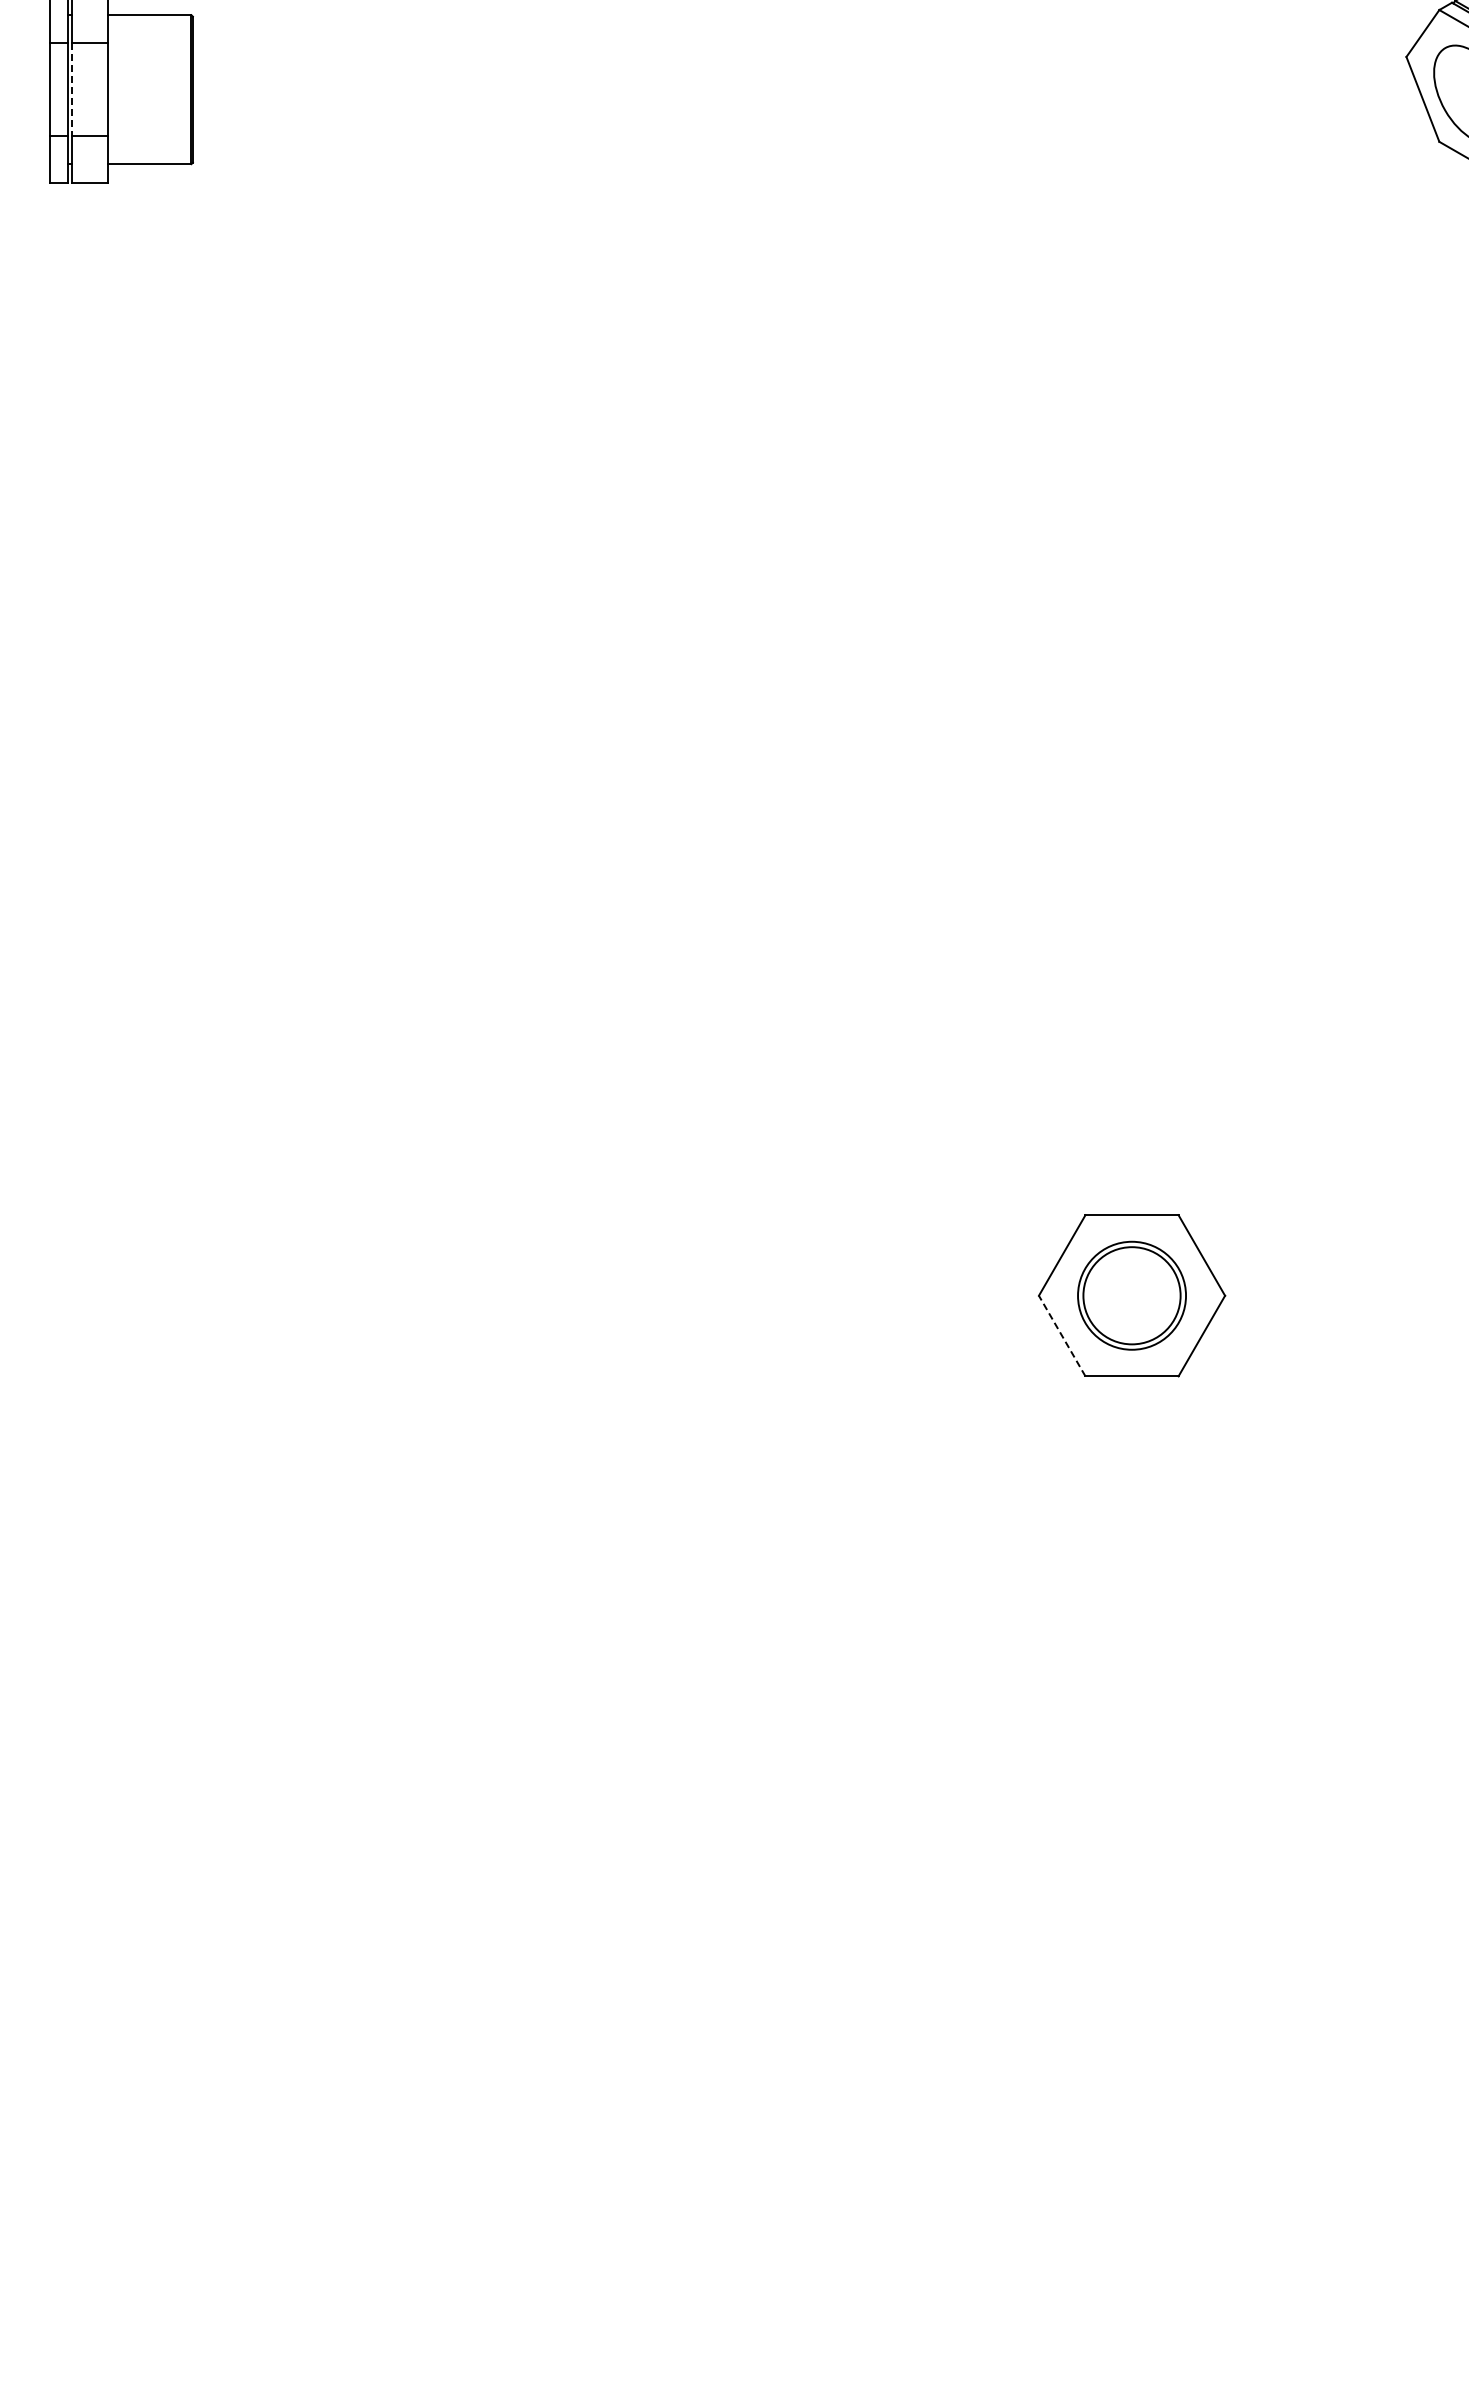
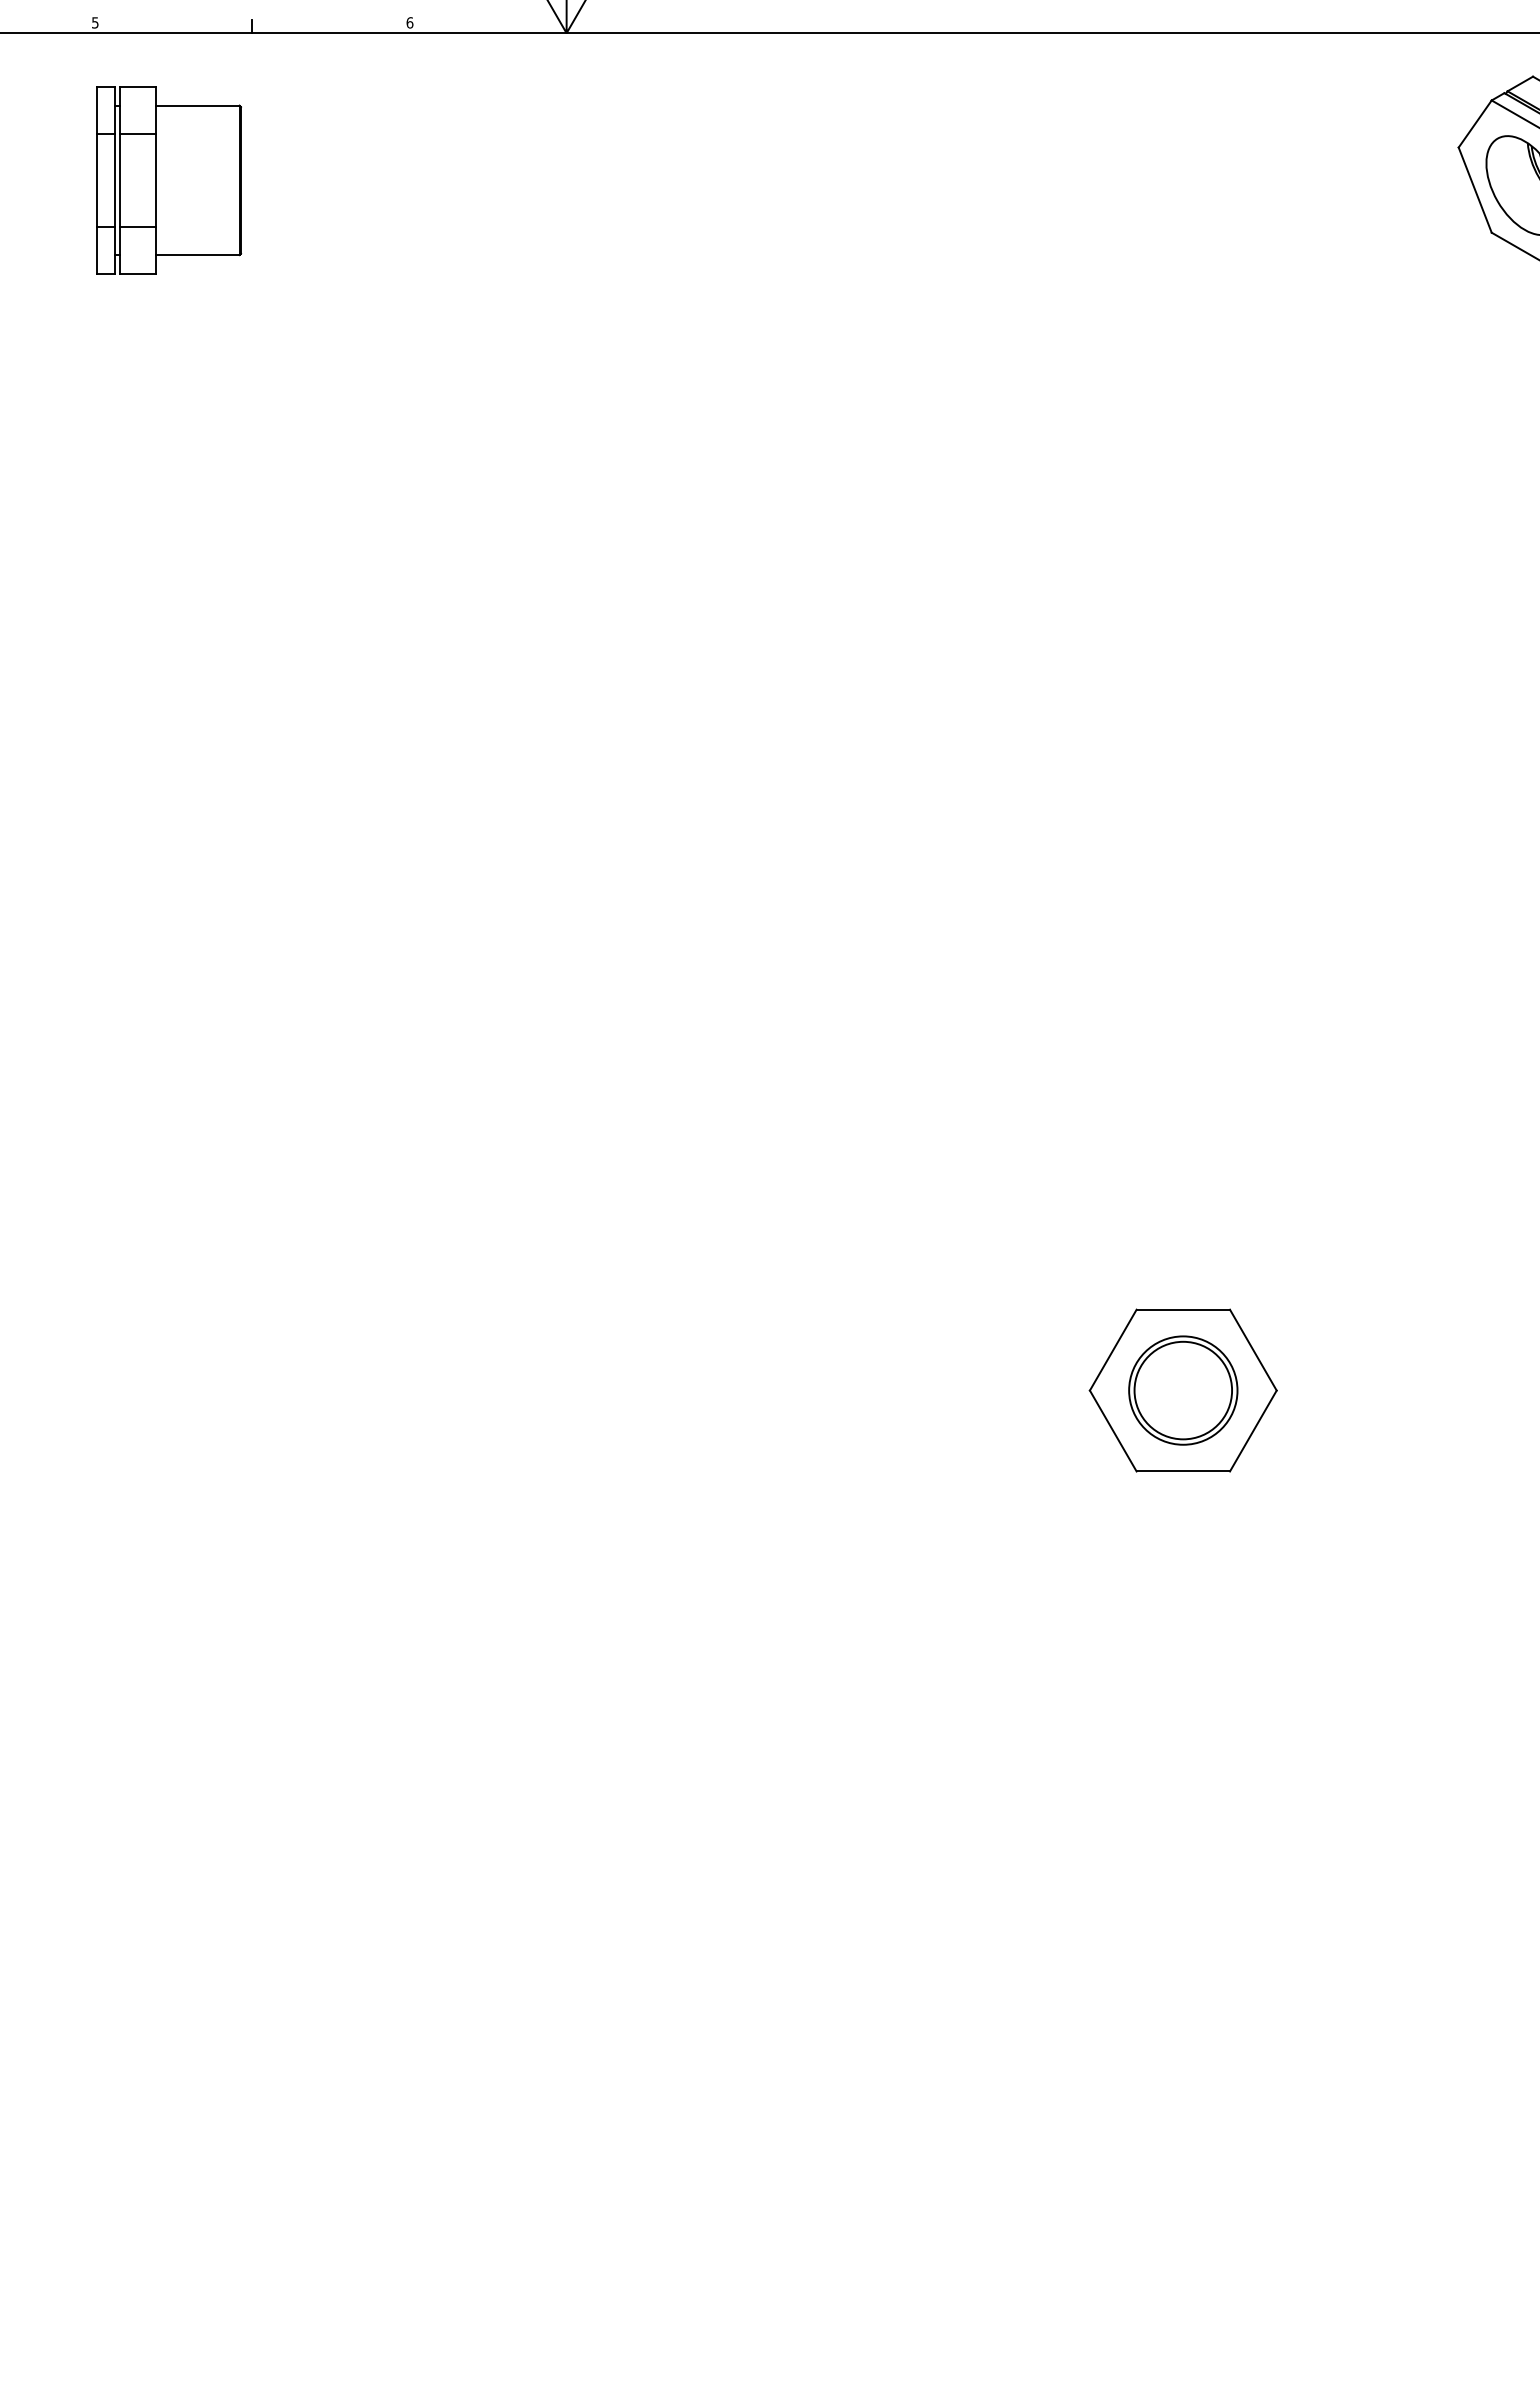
line: (71, 89) -> (119, 180), dashed -> solid
line: (1062, 1336) -> (1113, 1431), dashed -> solid

